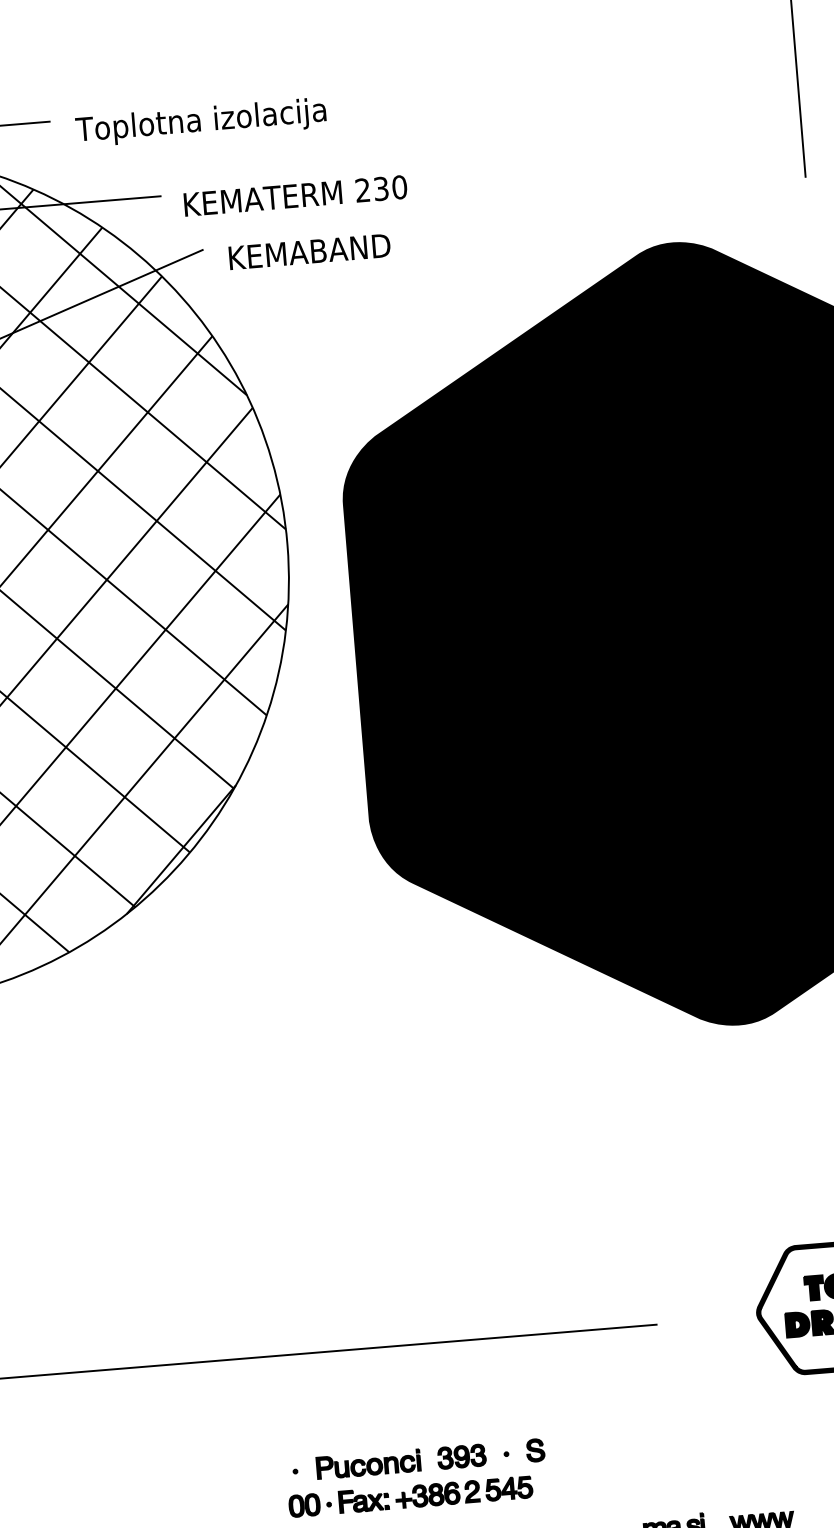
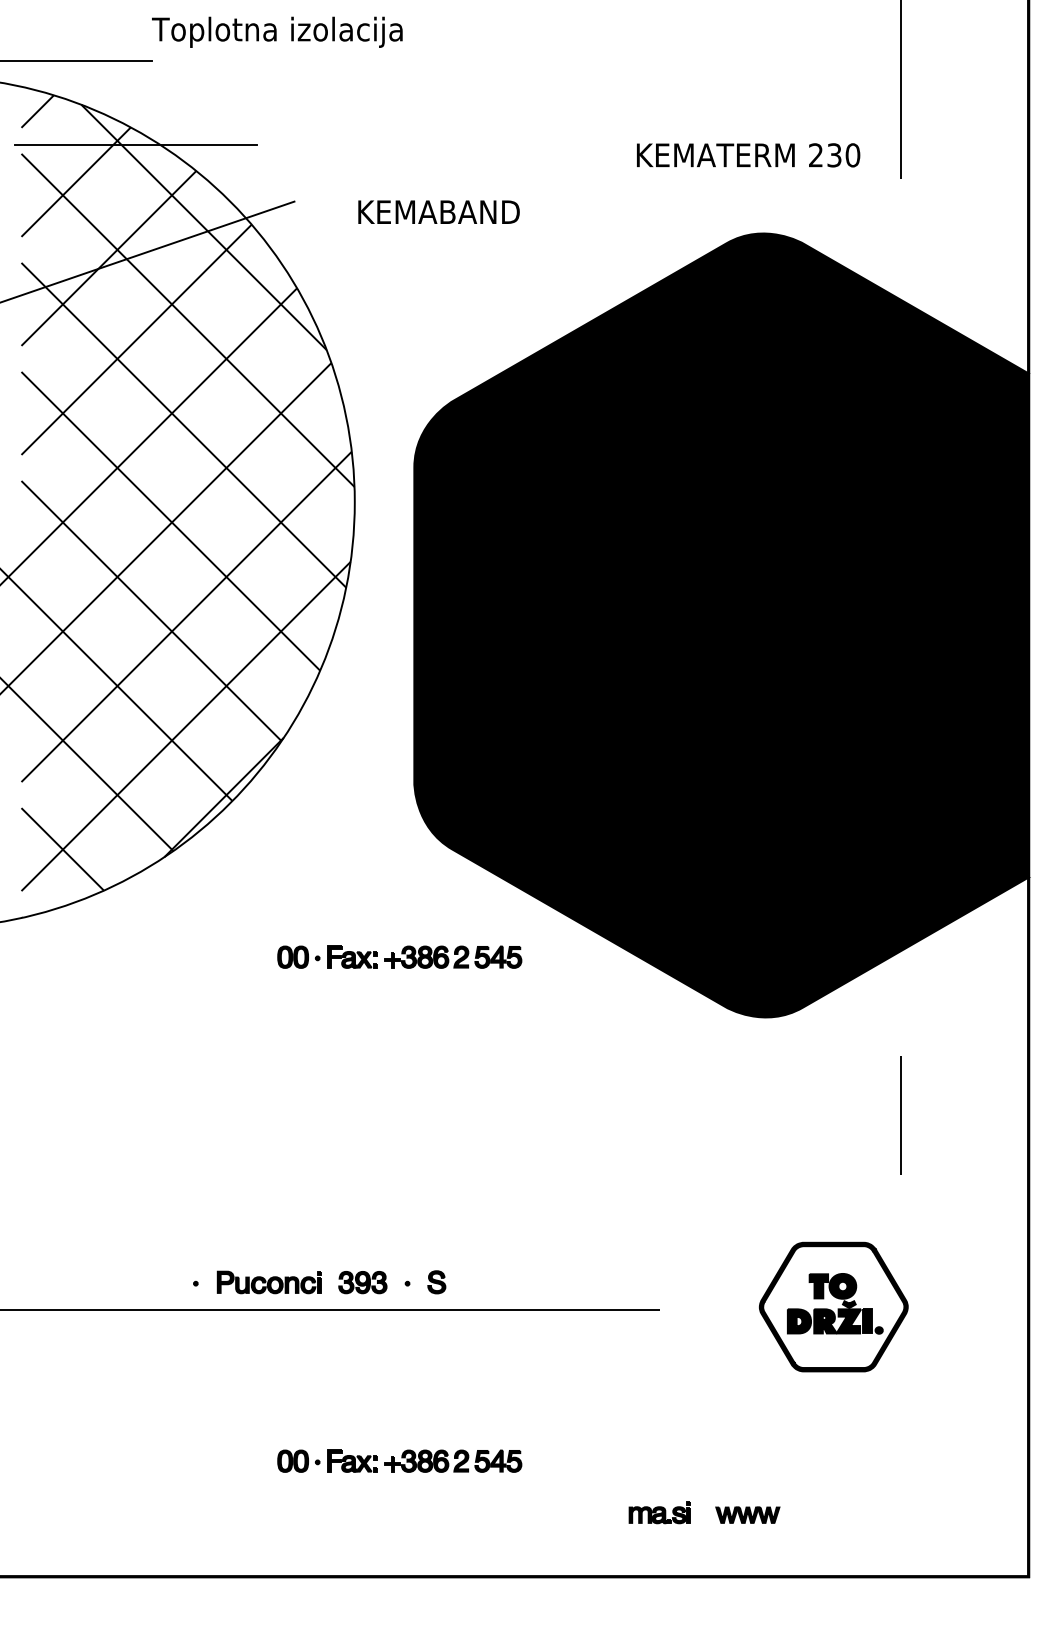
text: (201, 121) -> (277, 31), moved
text: (295, 196) -> (748, 155), moved
text: (309, 251) -> (438, 211), moved
part: (369, 993) -> (399, 956), added
part: (418, 1460) -> (319, 1282), moved

